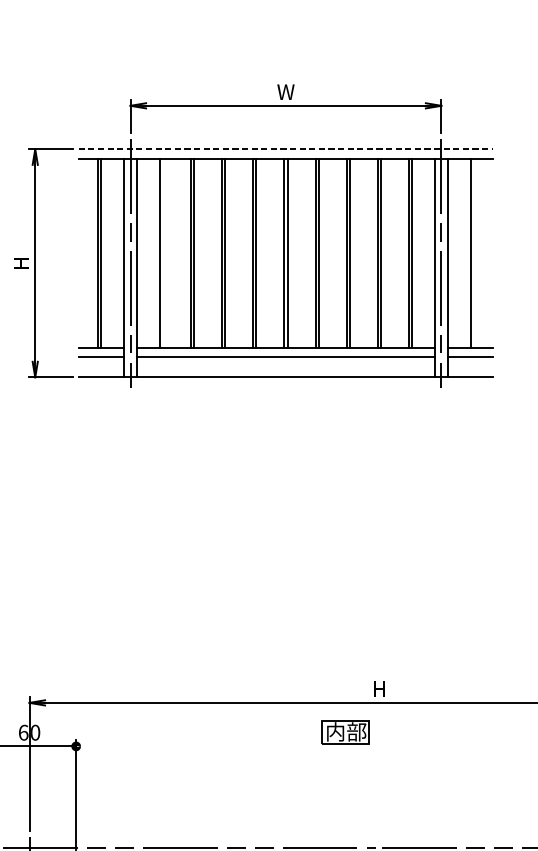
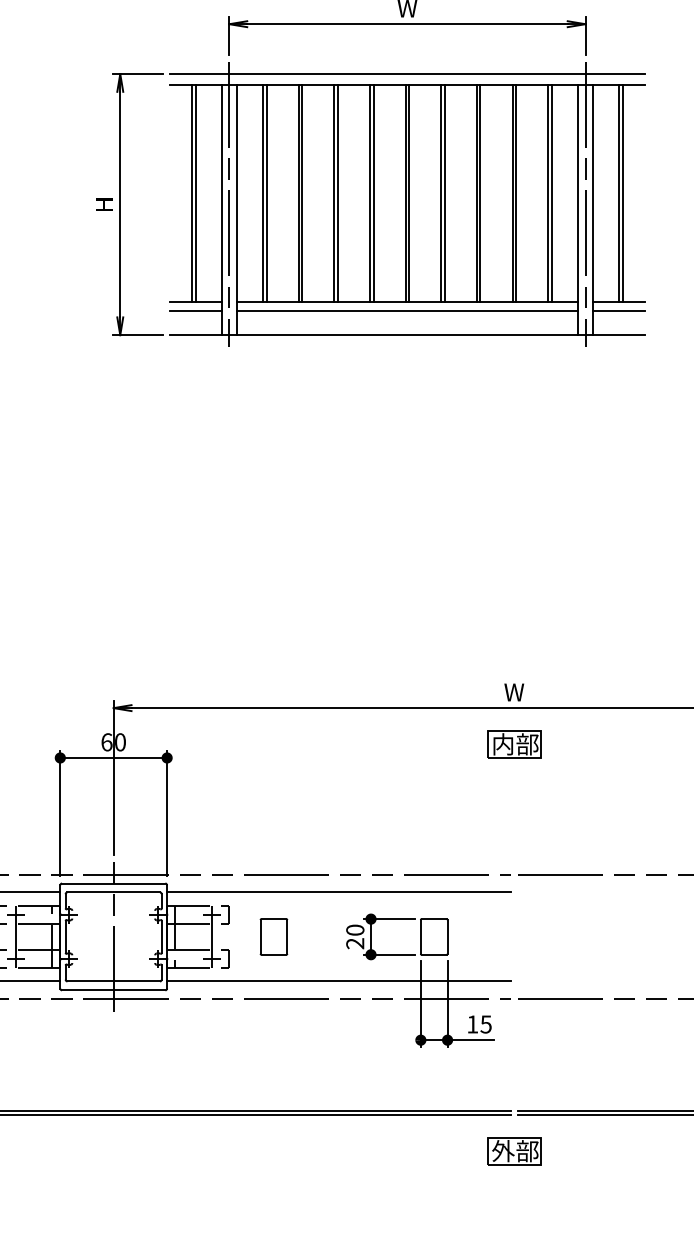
line: (286, 149) -> (407, 74), dashed -> solid
line: (162, 252) -> (266, 192), added
line: (473, 252) -> (622, 192), added
text: (379, 689) -> (514, 692), H -> W
part: (345, 732) -> (514, 744), moved

